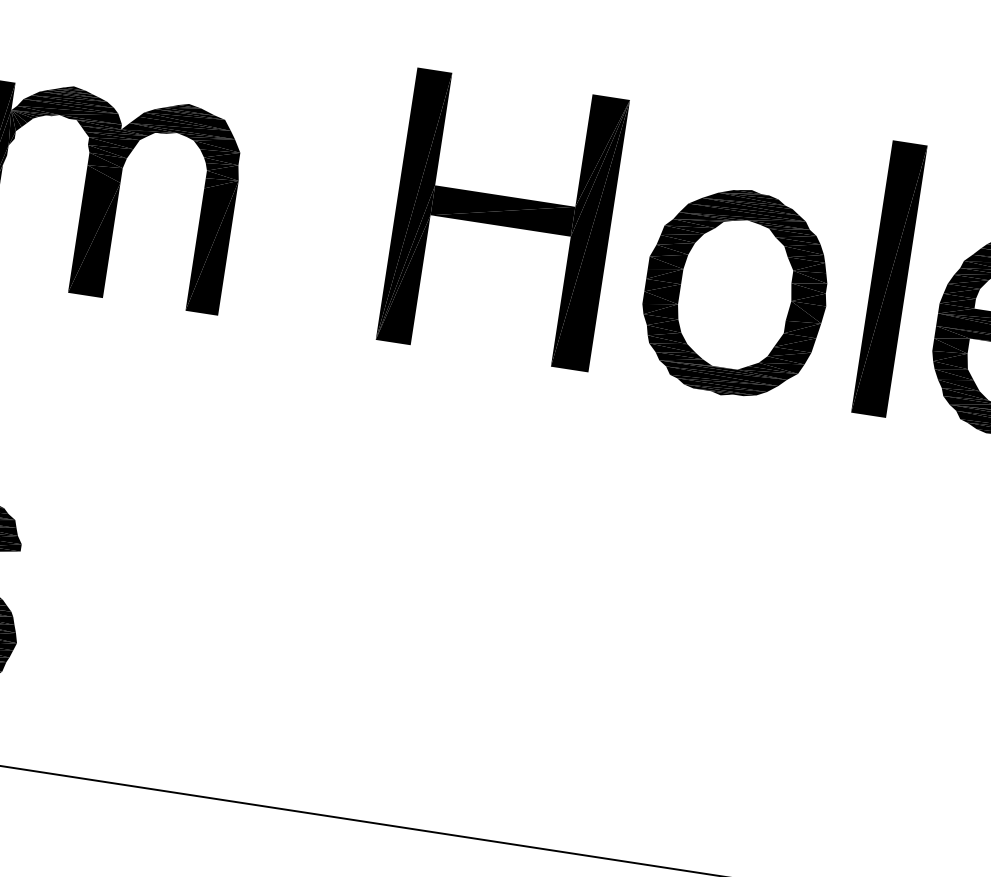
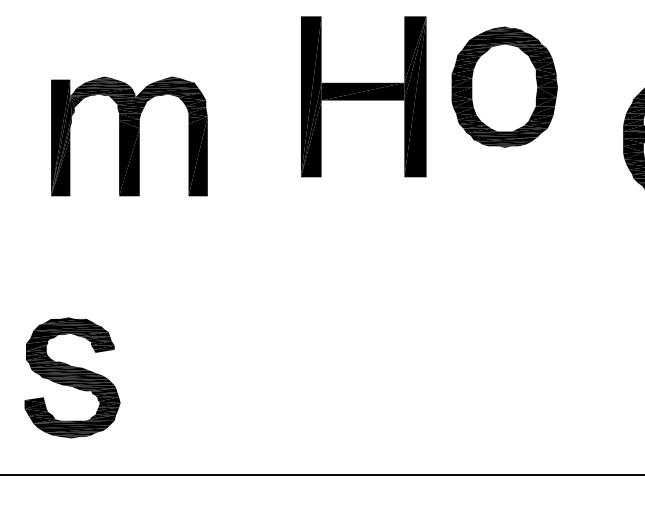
part: (502, 219) -> (363, 96), moved
part: (888, 278) -> (591, 115), removed
part: (735, 291) -> (504, 86), moved

